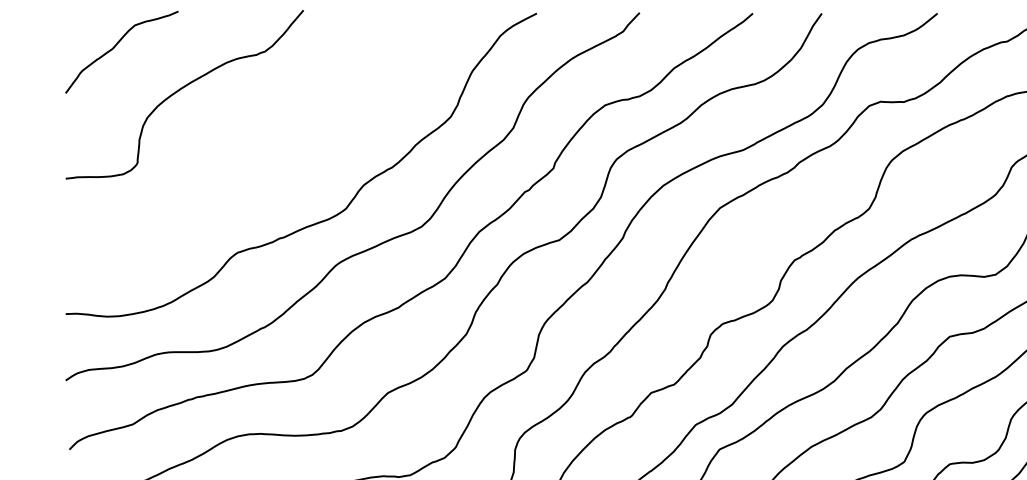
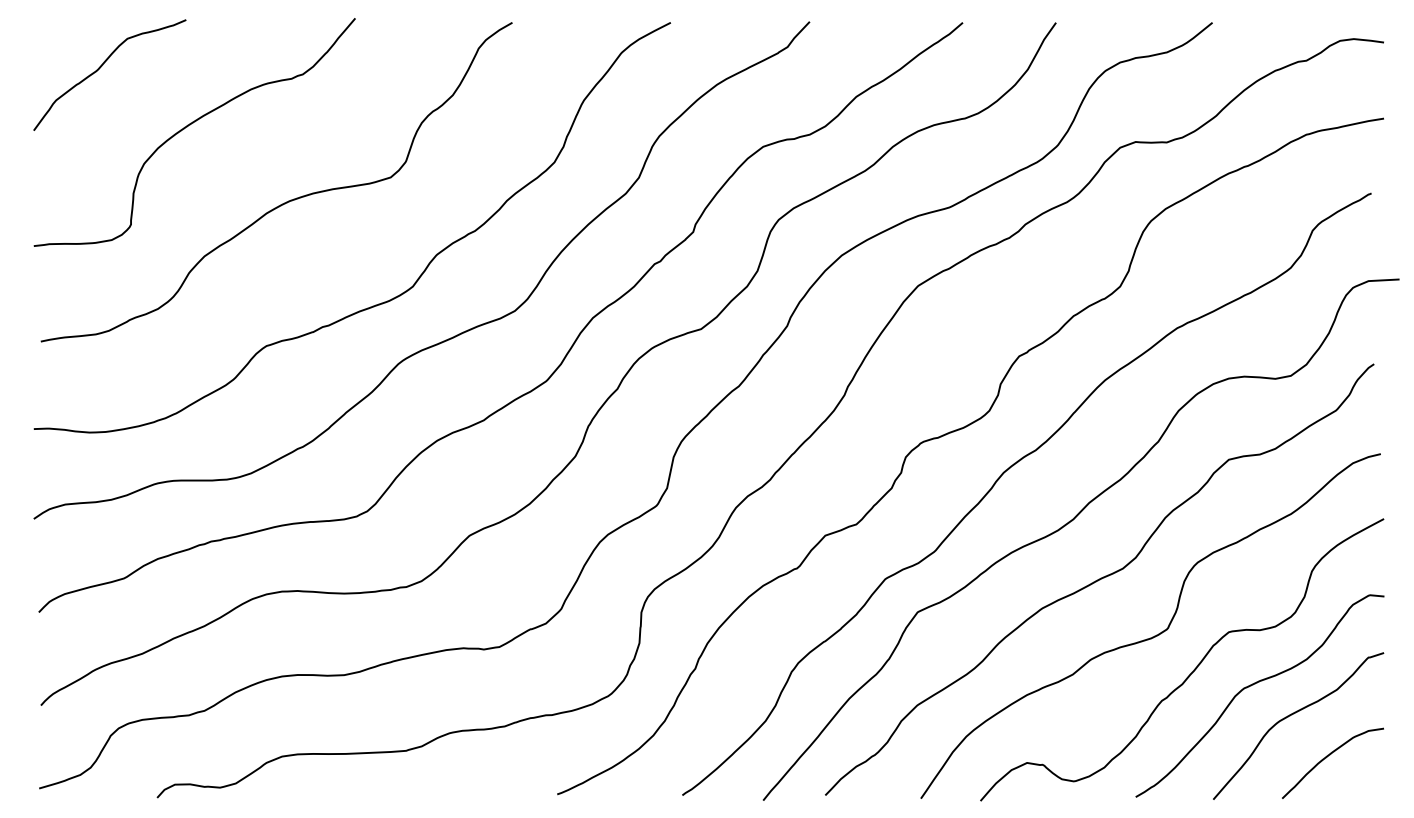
curve: (252, 145) -> (286, 201), added

